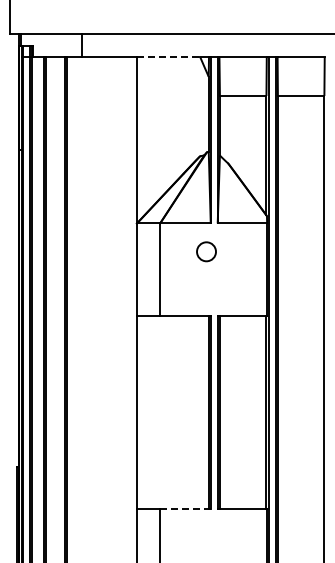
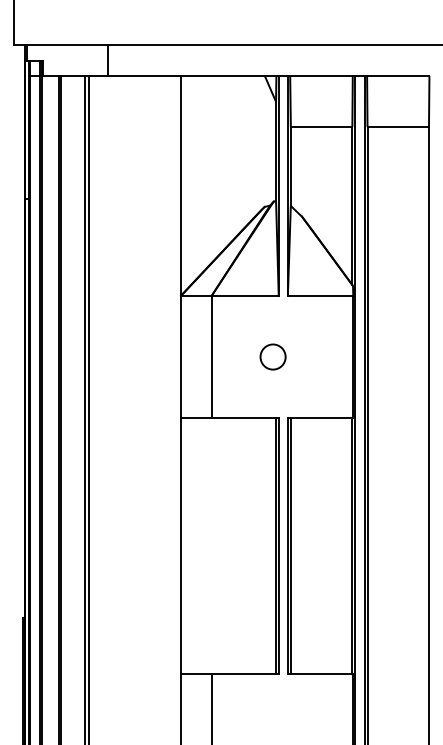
line: (168, 57) -> (222, 76), dashed -> solid
circle: (206, 251) -> (273, 356), moved
line: (184, 509) -> (243, 674), dashed -> solid

